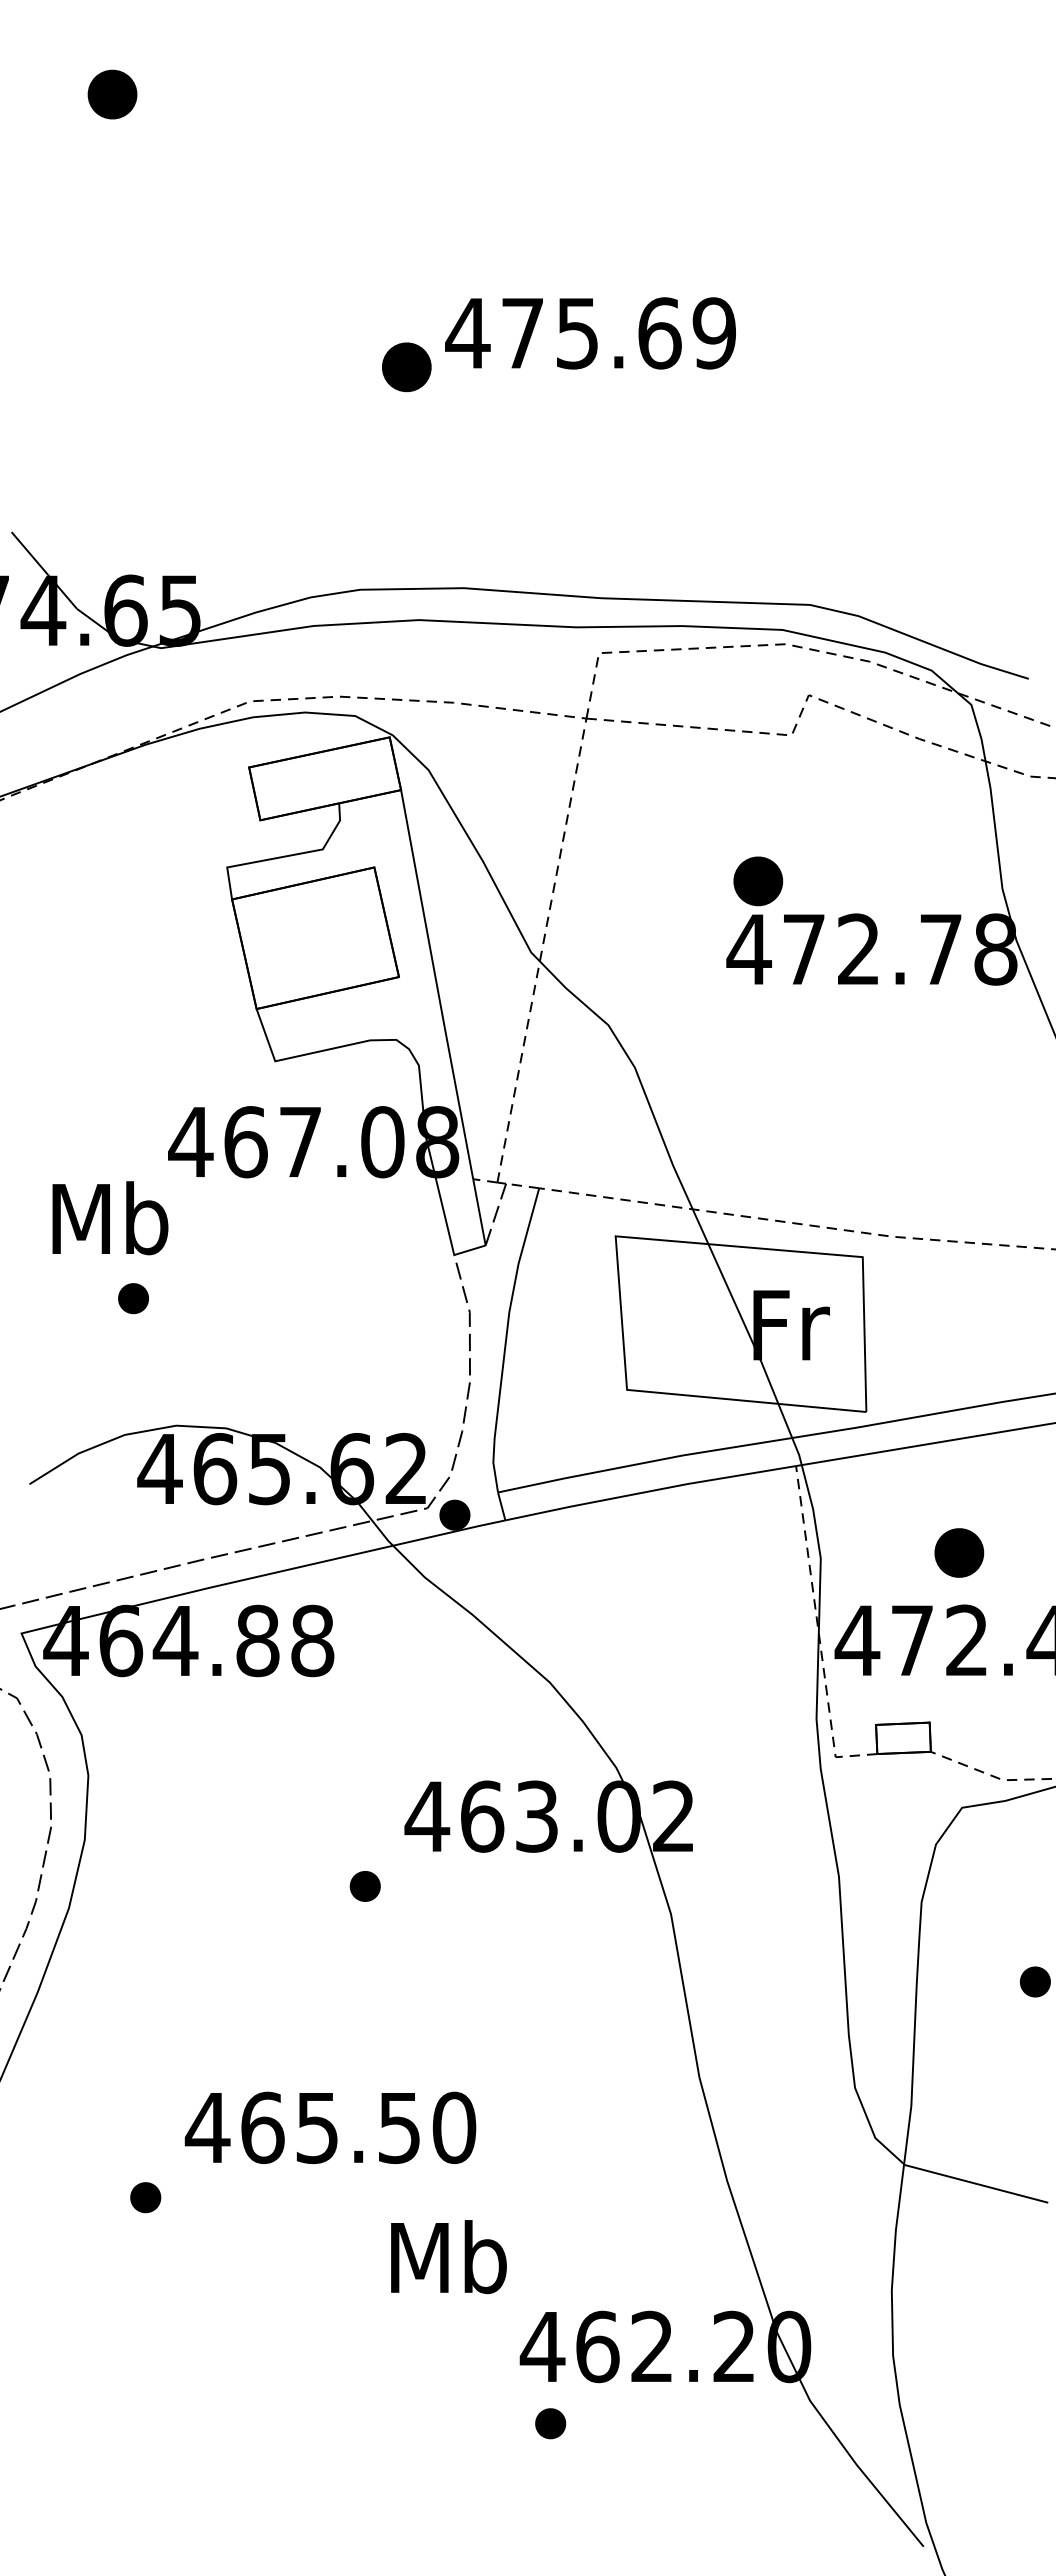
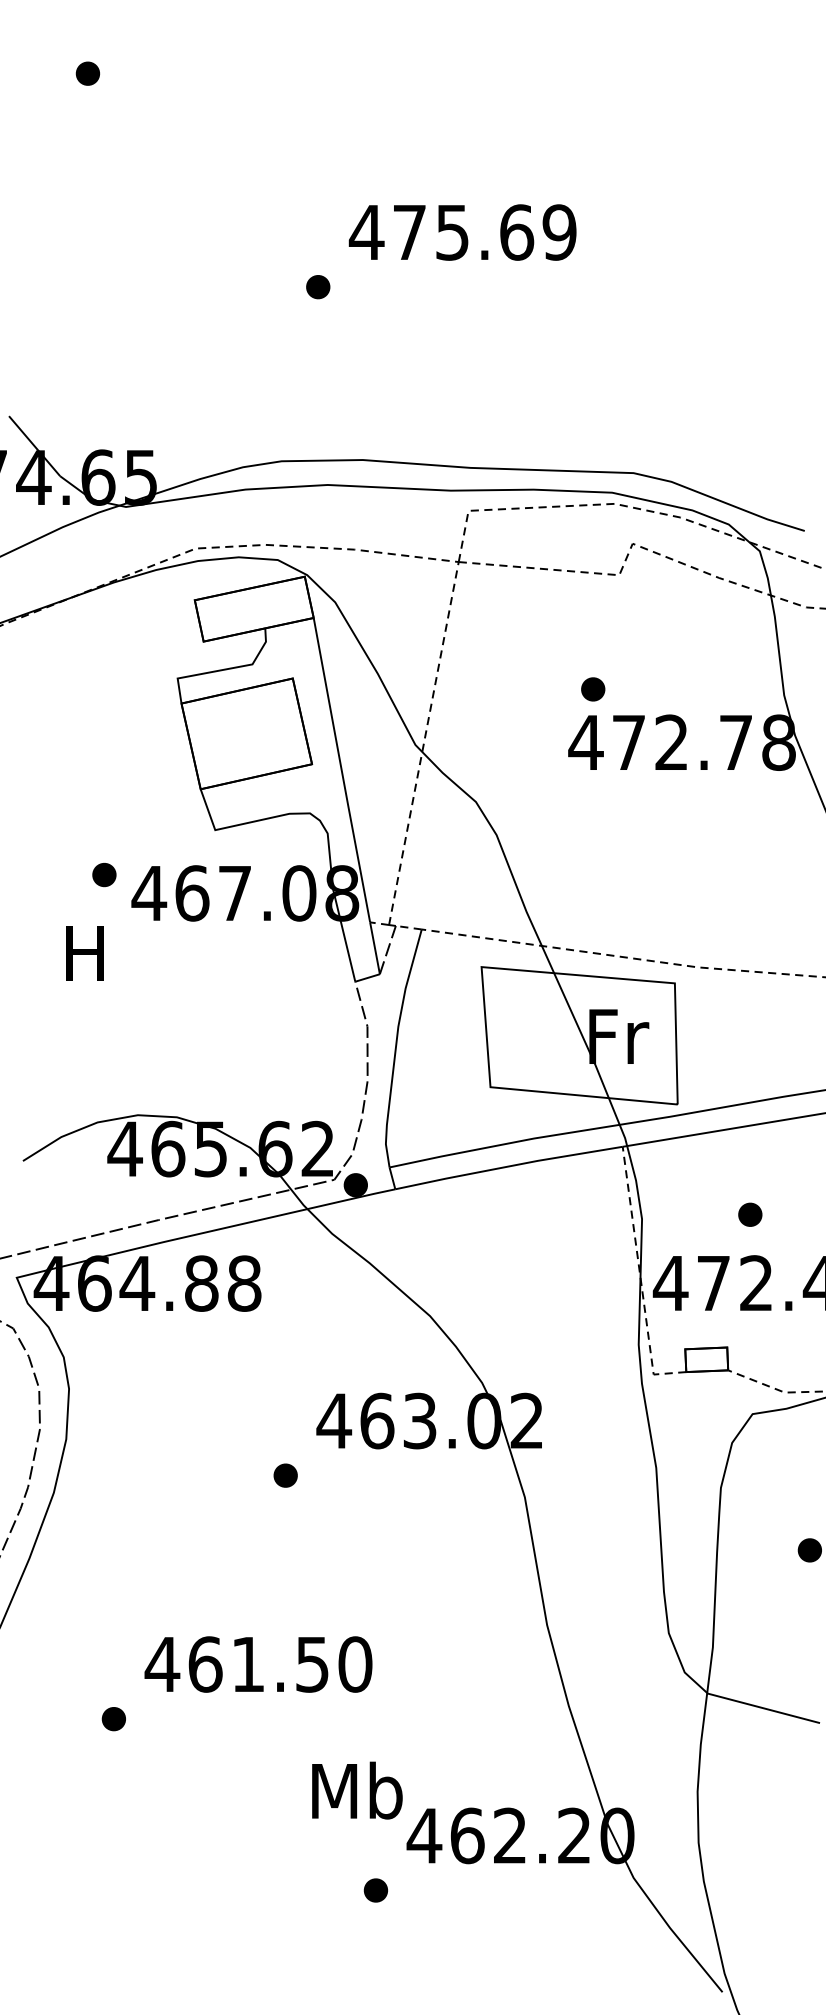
part: (112, 93) -> (87, 73), size x0.62
text: (590, 333) -> (462, 232), moved
part: (406, 366) -> (317, 286), size x0.62
part: (758, 881) -> (593, 689), size x0.62
text: (110, 1218) -> (86, 953), Mb -> H
part: (133, 1298) -> (104, 874), moved
part: (958, 1552) -> (749, 1214), size x0.62
text: (316, 2128) -> (247, 1665), 465.50 -> 461.50
text: (448, 2257) -> (357, 1790), moved
part: (550, 2423) -> (375, 1890), moved

